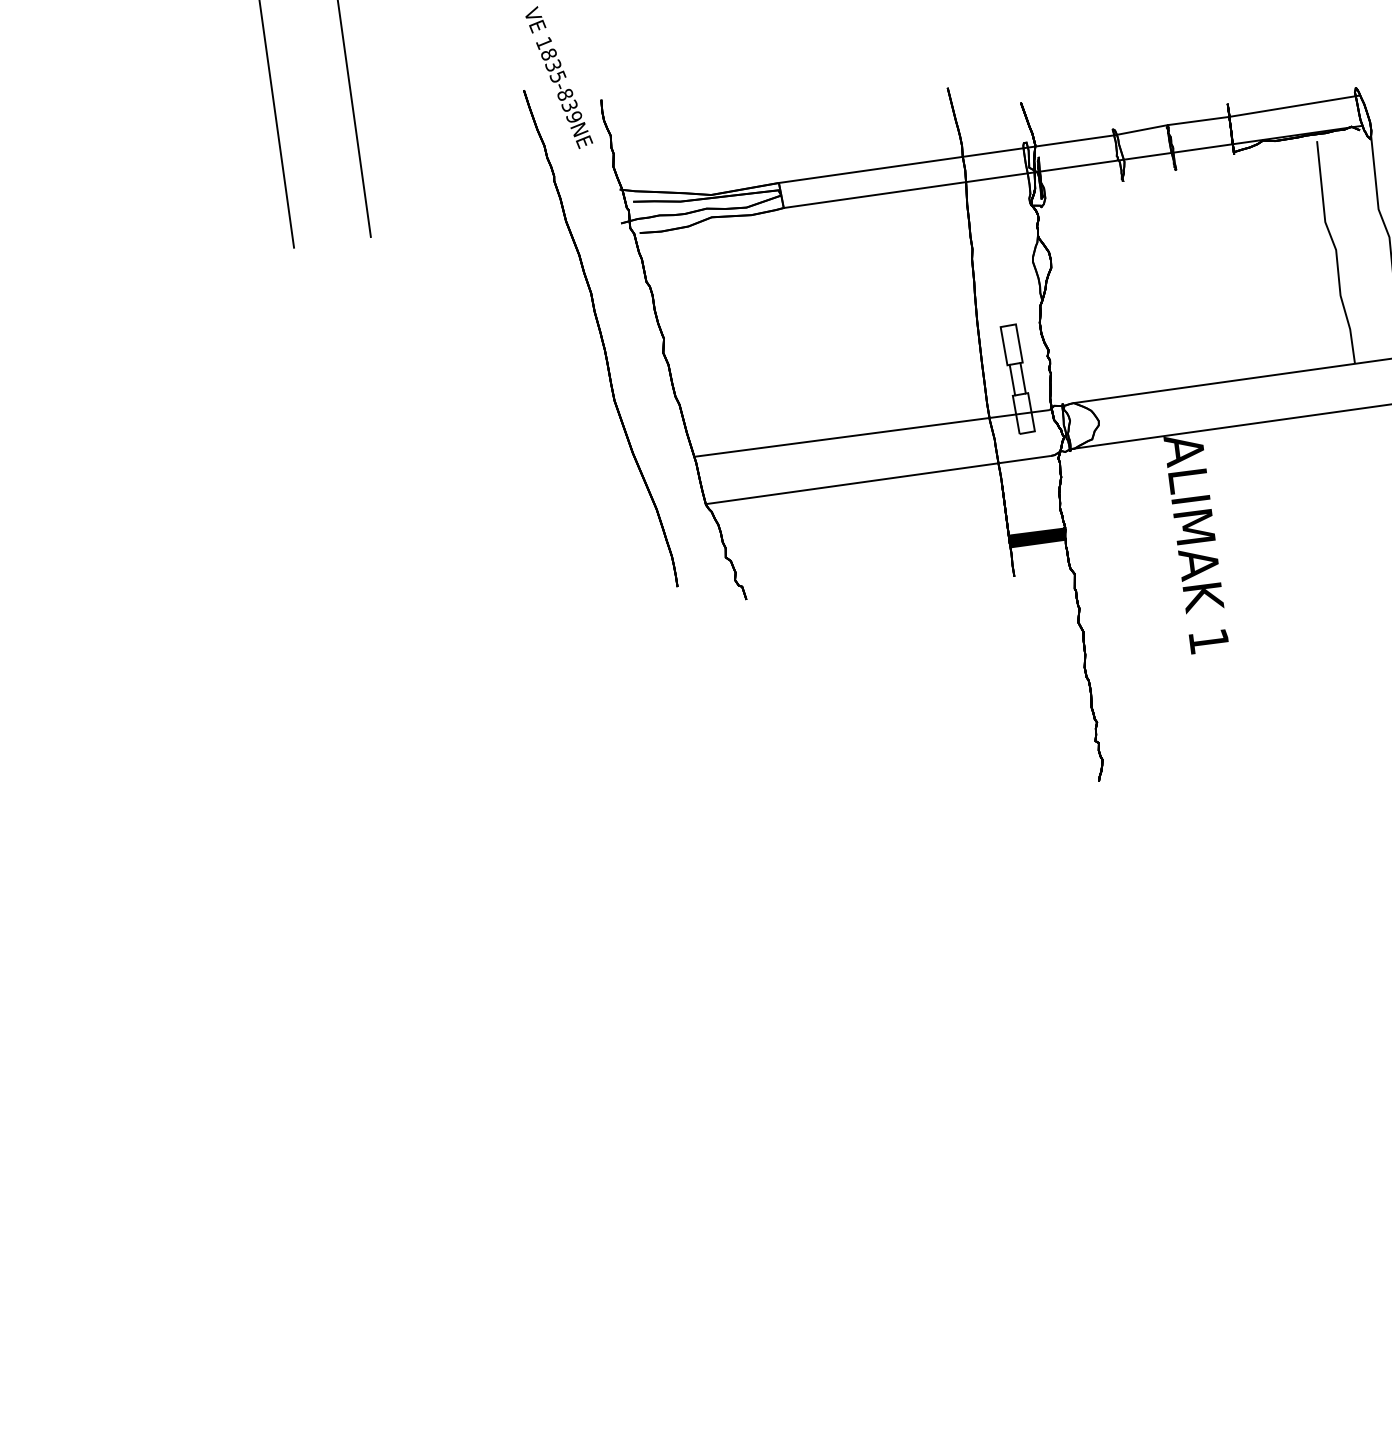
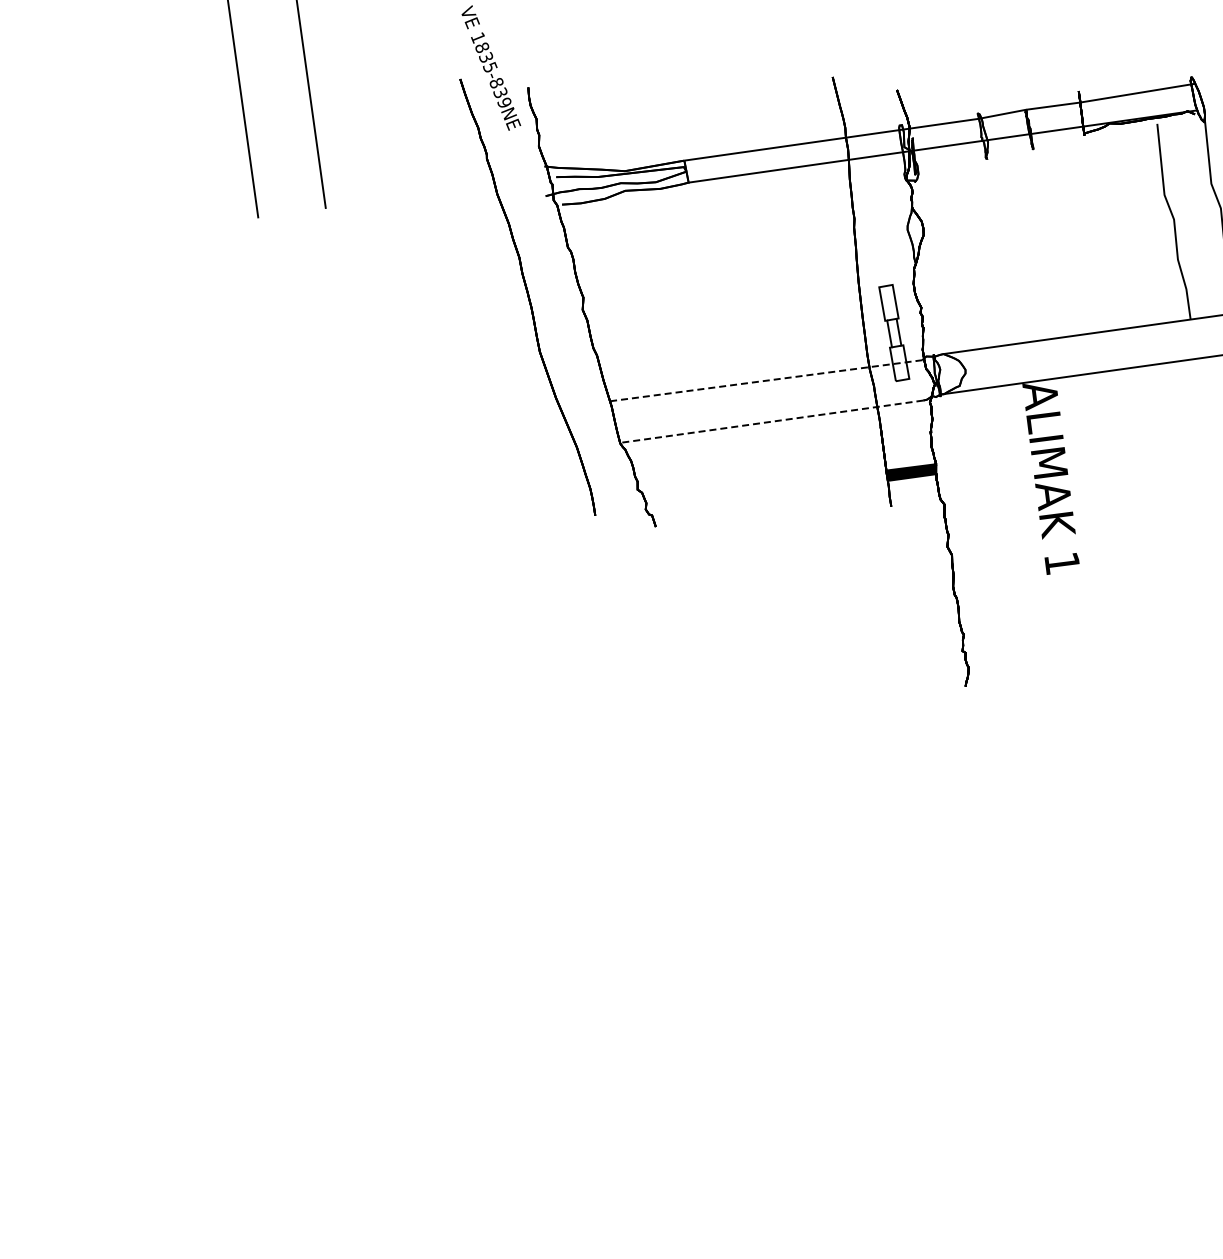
line: (872, 433) -> (766, 380), solid -> dashed
line: (878, 479) -> (771, 421), solid -> dashed

